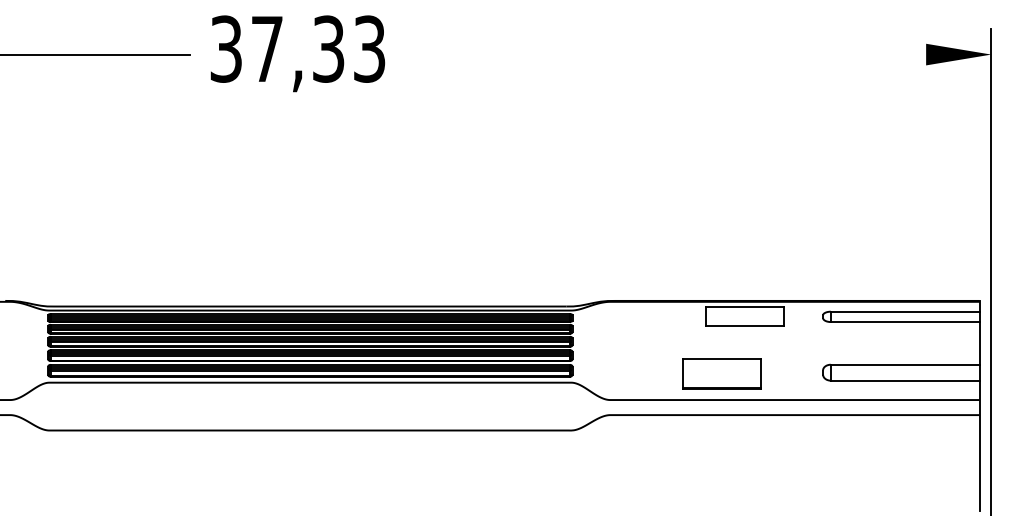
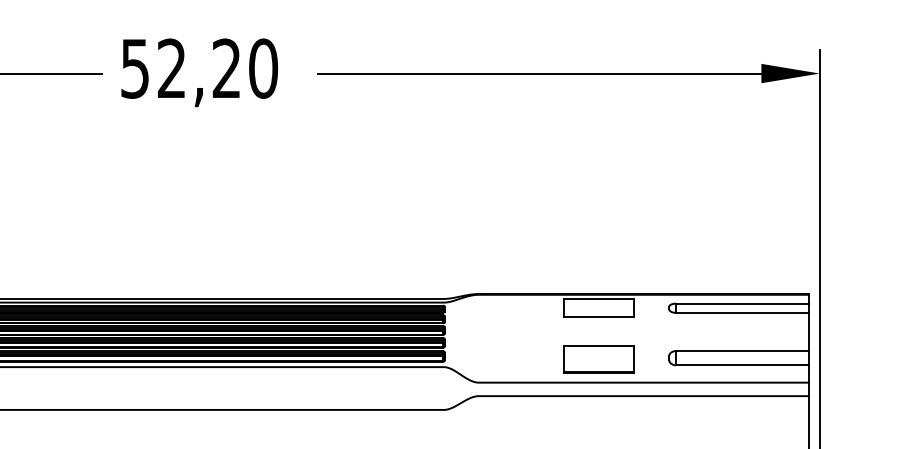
text: (298, 48) -> (199, 68), 37,33 -> 52,20
line: (678, 54) -> (539, 73), added
part: (721, 373) -> (598, 358), moved

